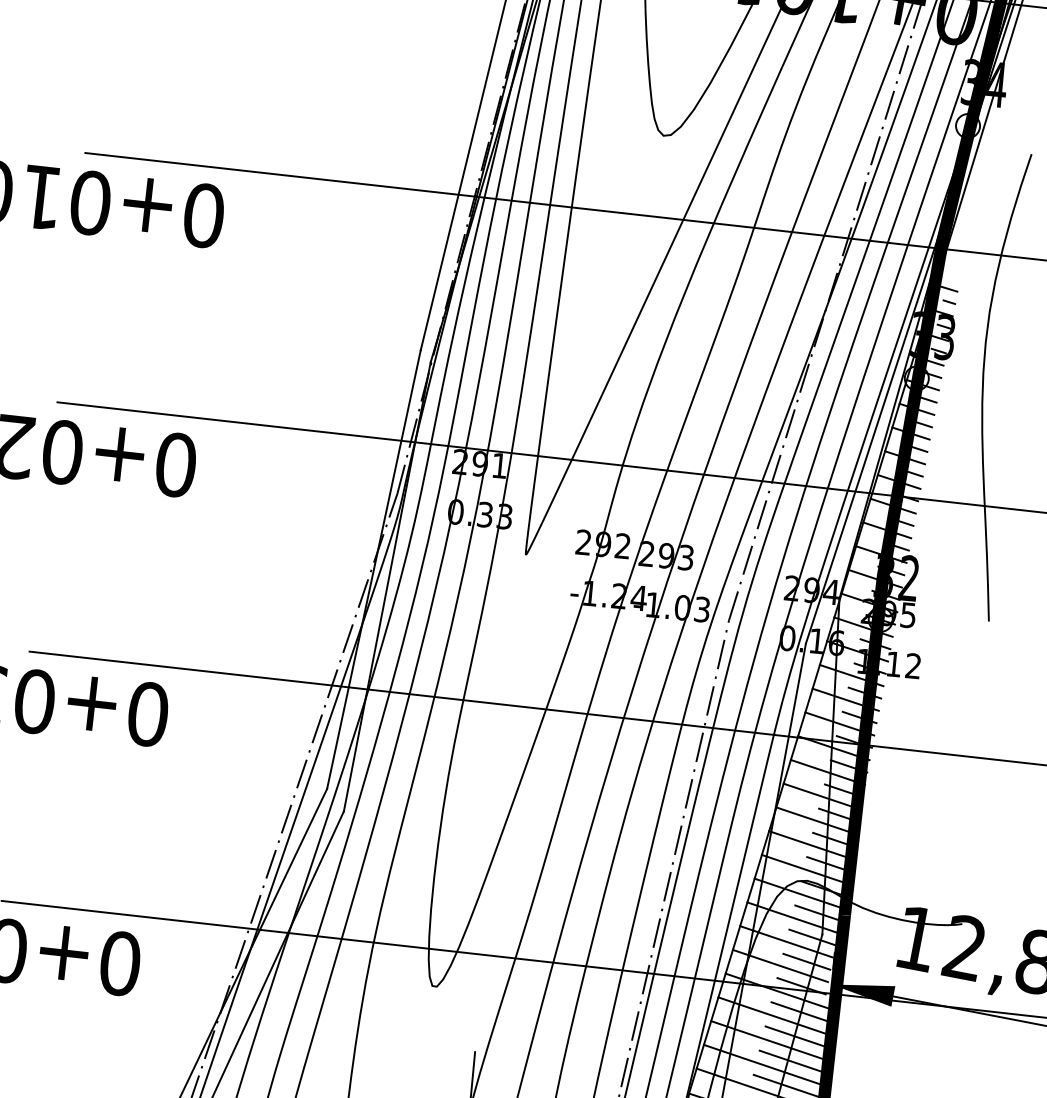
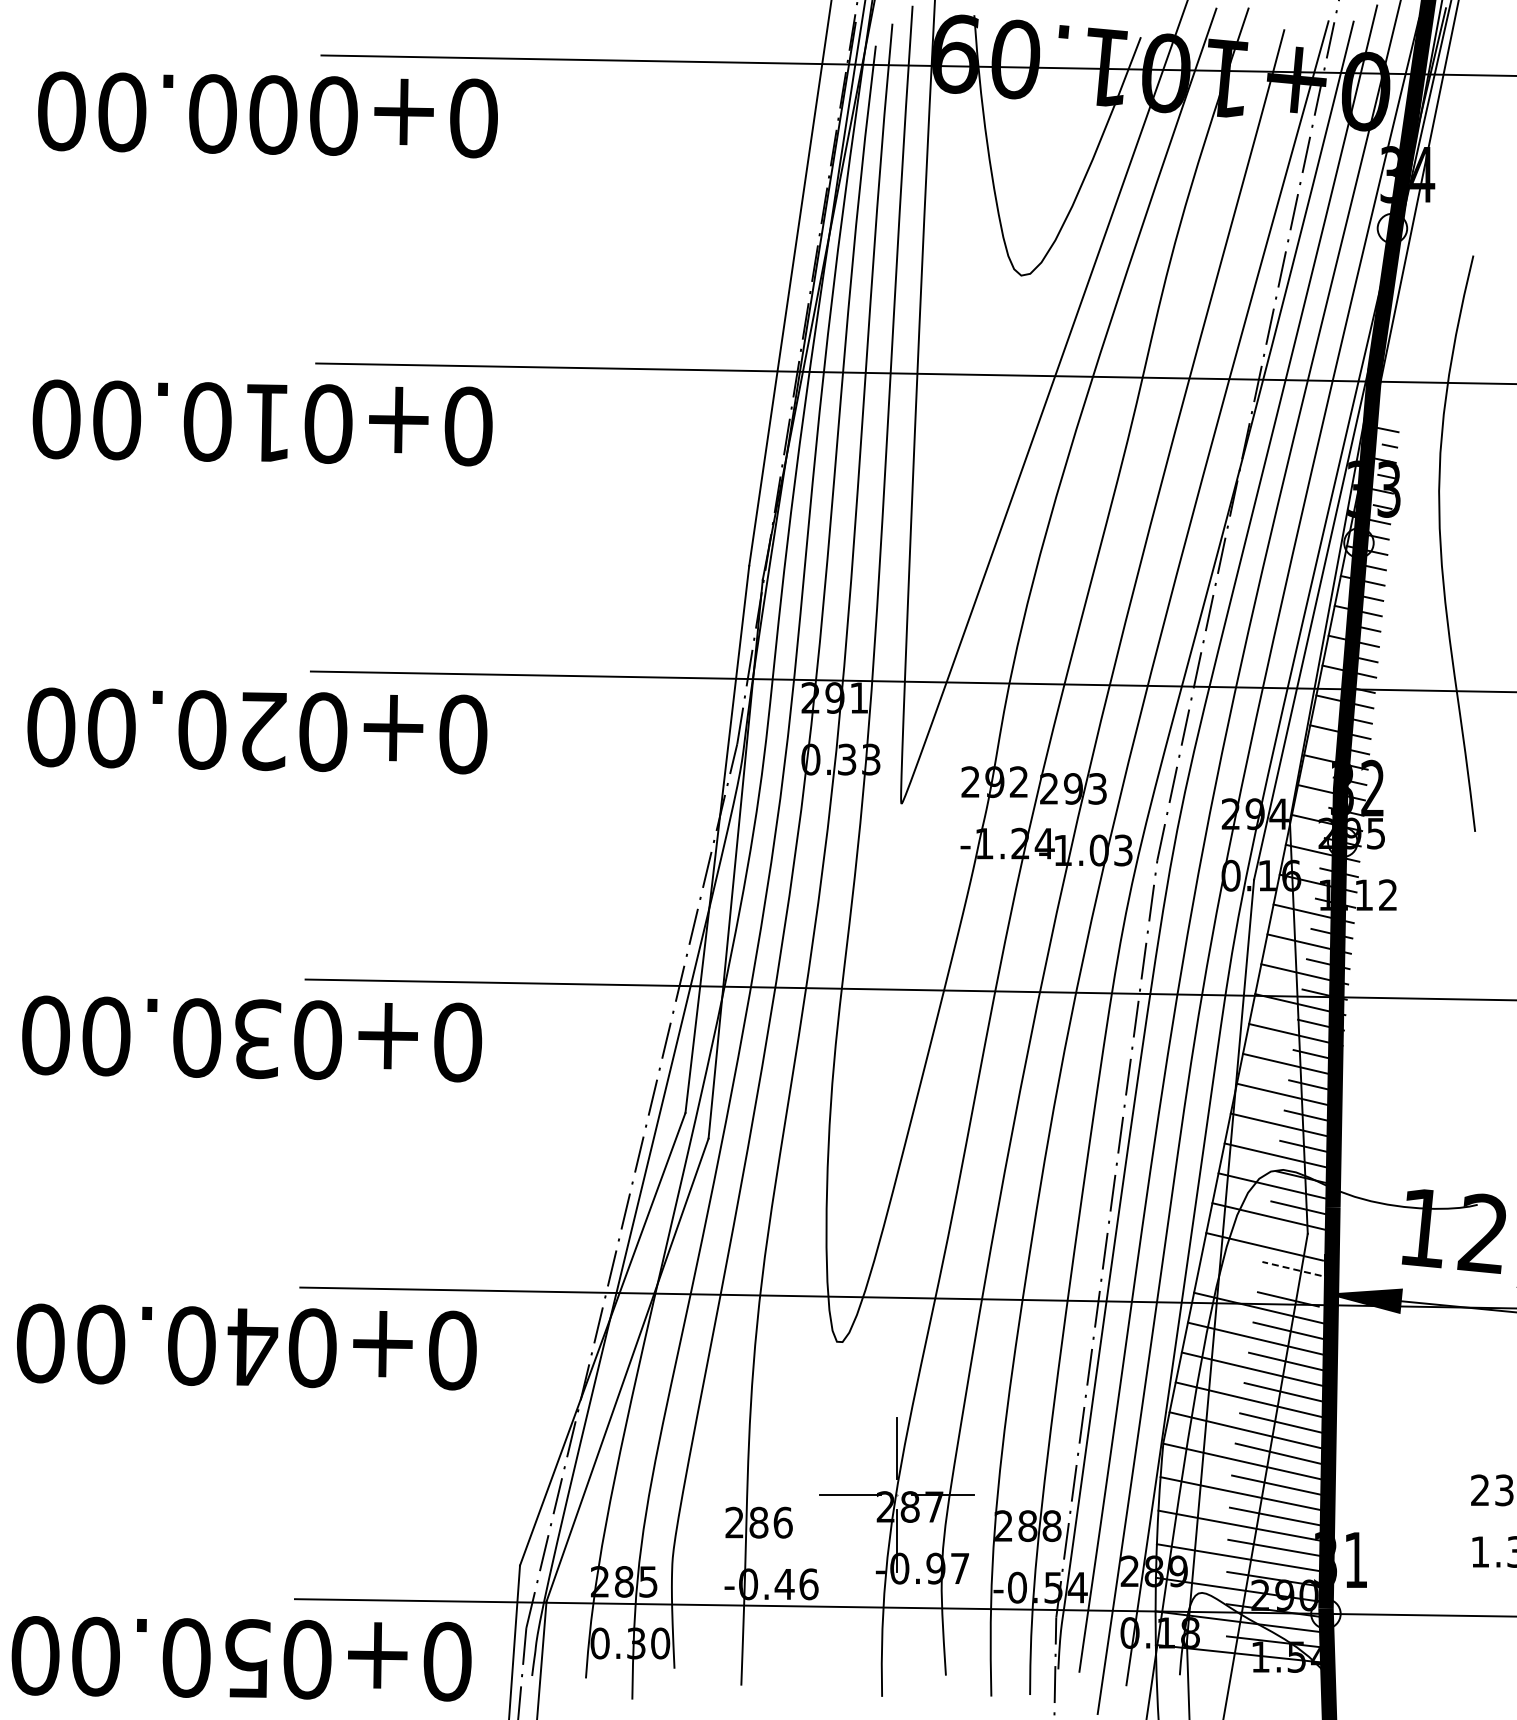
line: (812, 937) -> (1295, 1238), removed
line: (806, 961) -> (1291, 1268), solid -> dashed
line: (780, 965) -> (1260, 1276), removed

